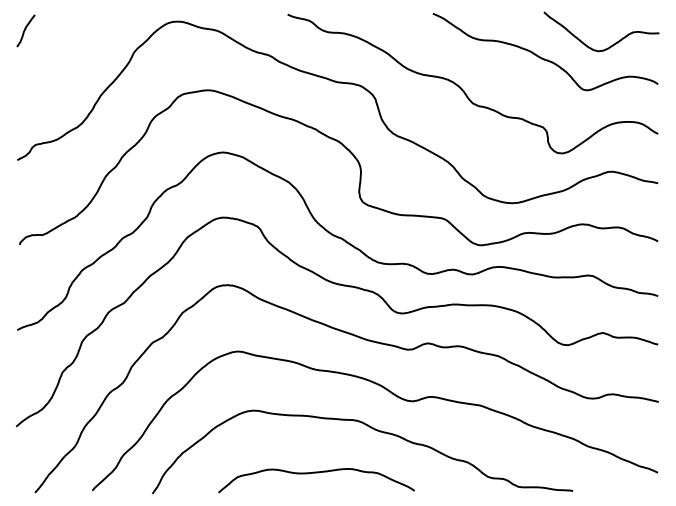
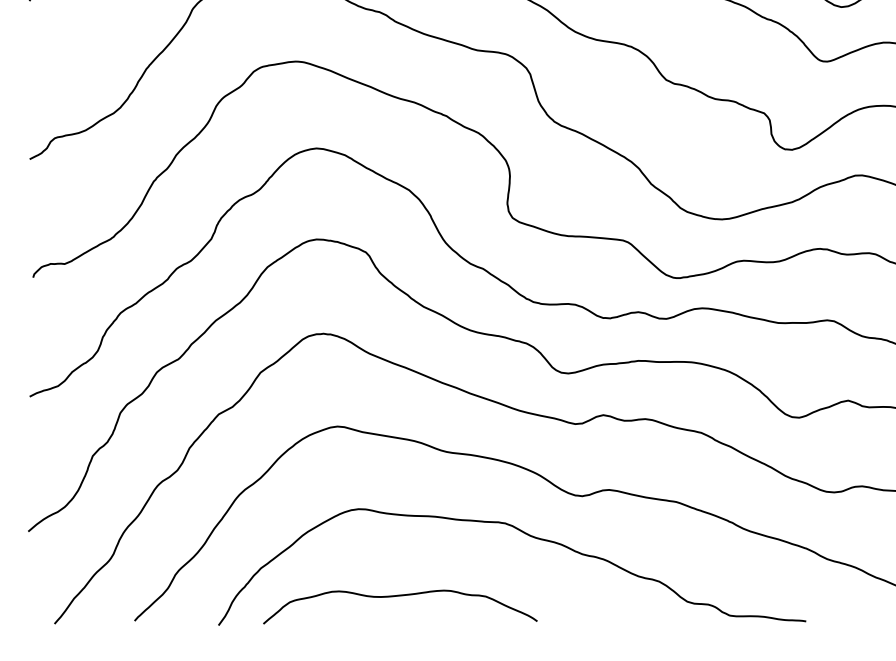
curve: (316, 473) -> (400, 596), moved

